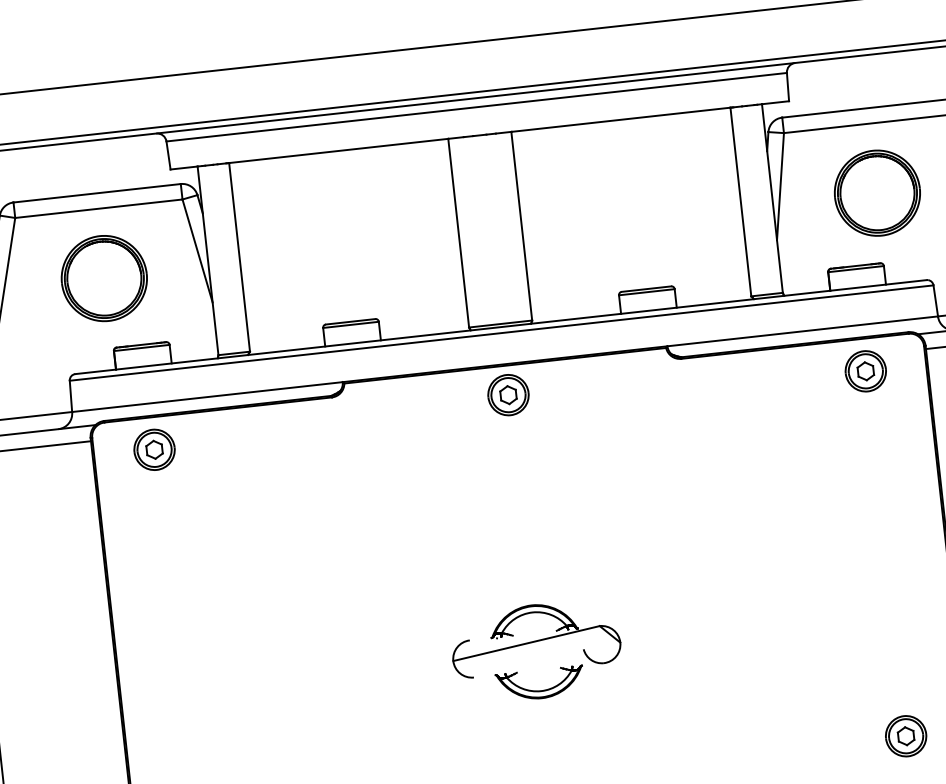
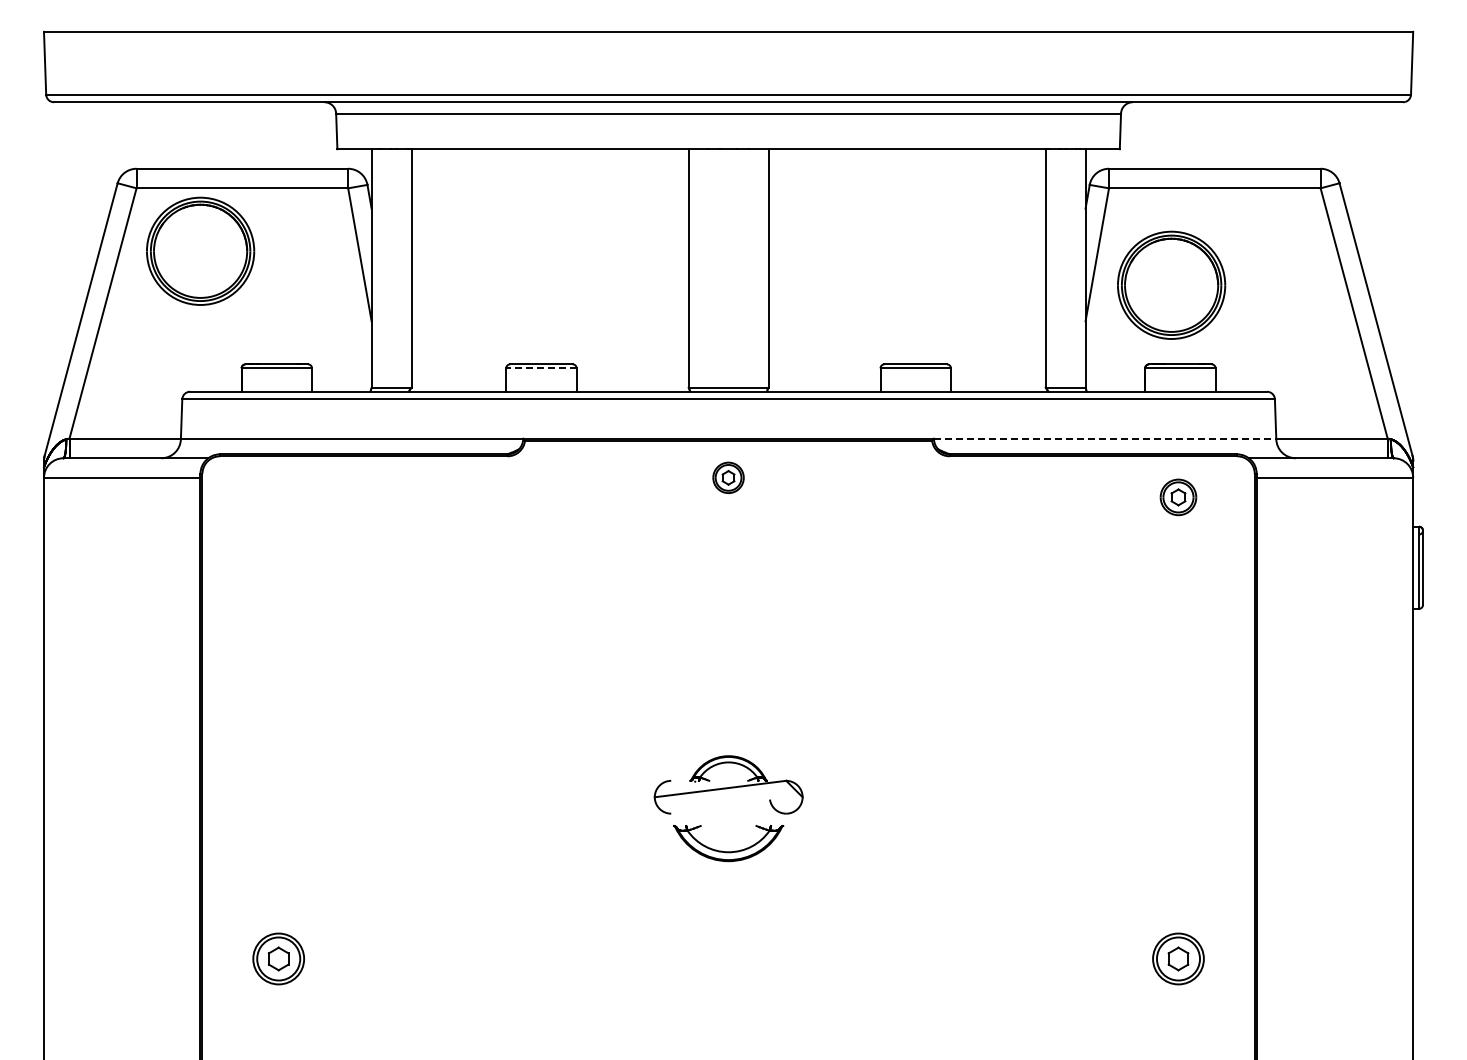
part: (877, 192) -> (1171, 284), moved
part: (104, 277) -> (200, 250), moved
line: (350, 325) -> (540, 368), solid -> dashed
line: (803, 331) -> (1105, 438), solid -> dashed
part: (865, 371) -> (1178, 497), size x0.7
part: (508, 394) -> (728, 477), size x0.6
part: (154, 449) -> (278, 497), removed
part: (535, 637) -> (728, 784), size x0.7

